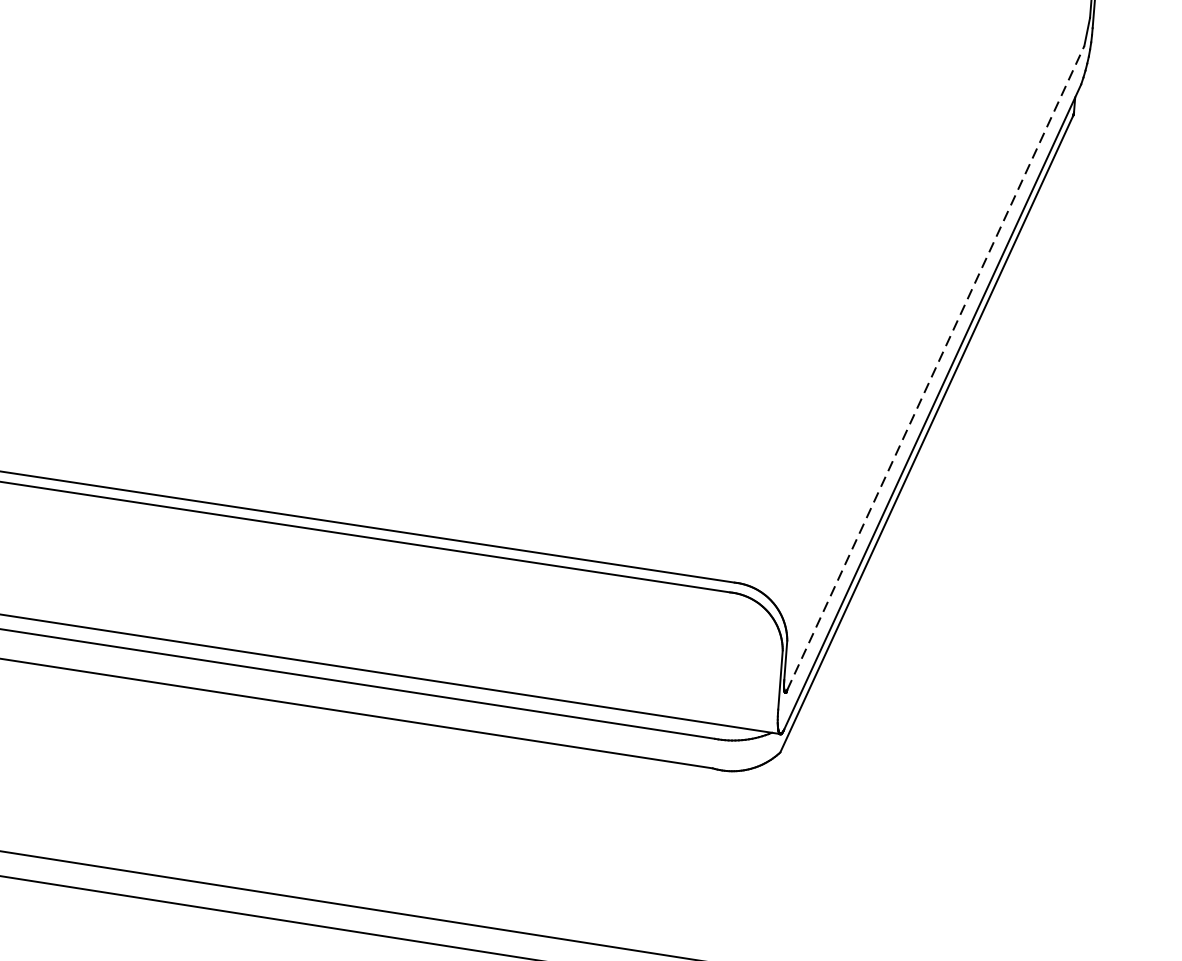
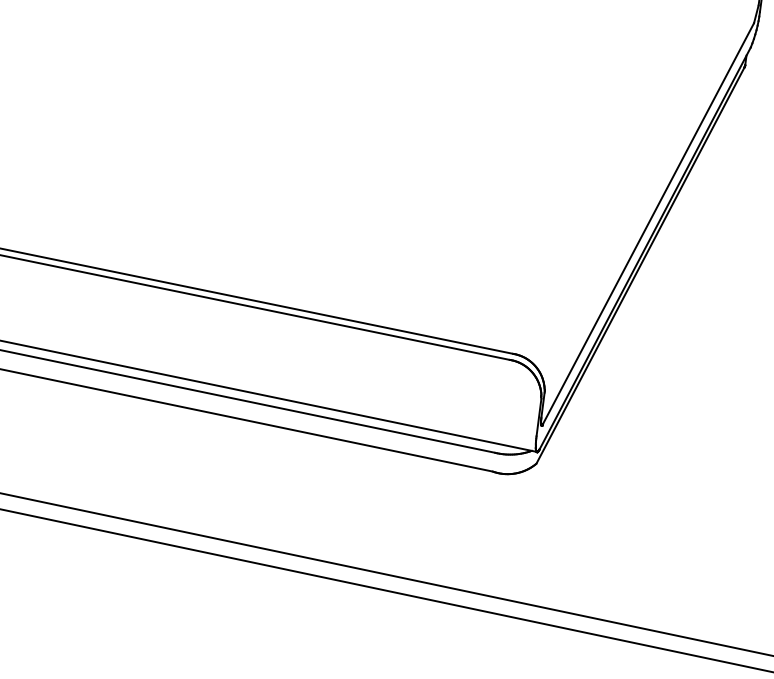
line: (935, 367) -> (648, 223), dashed -> solid

